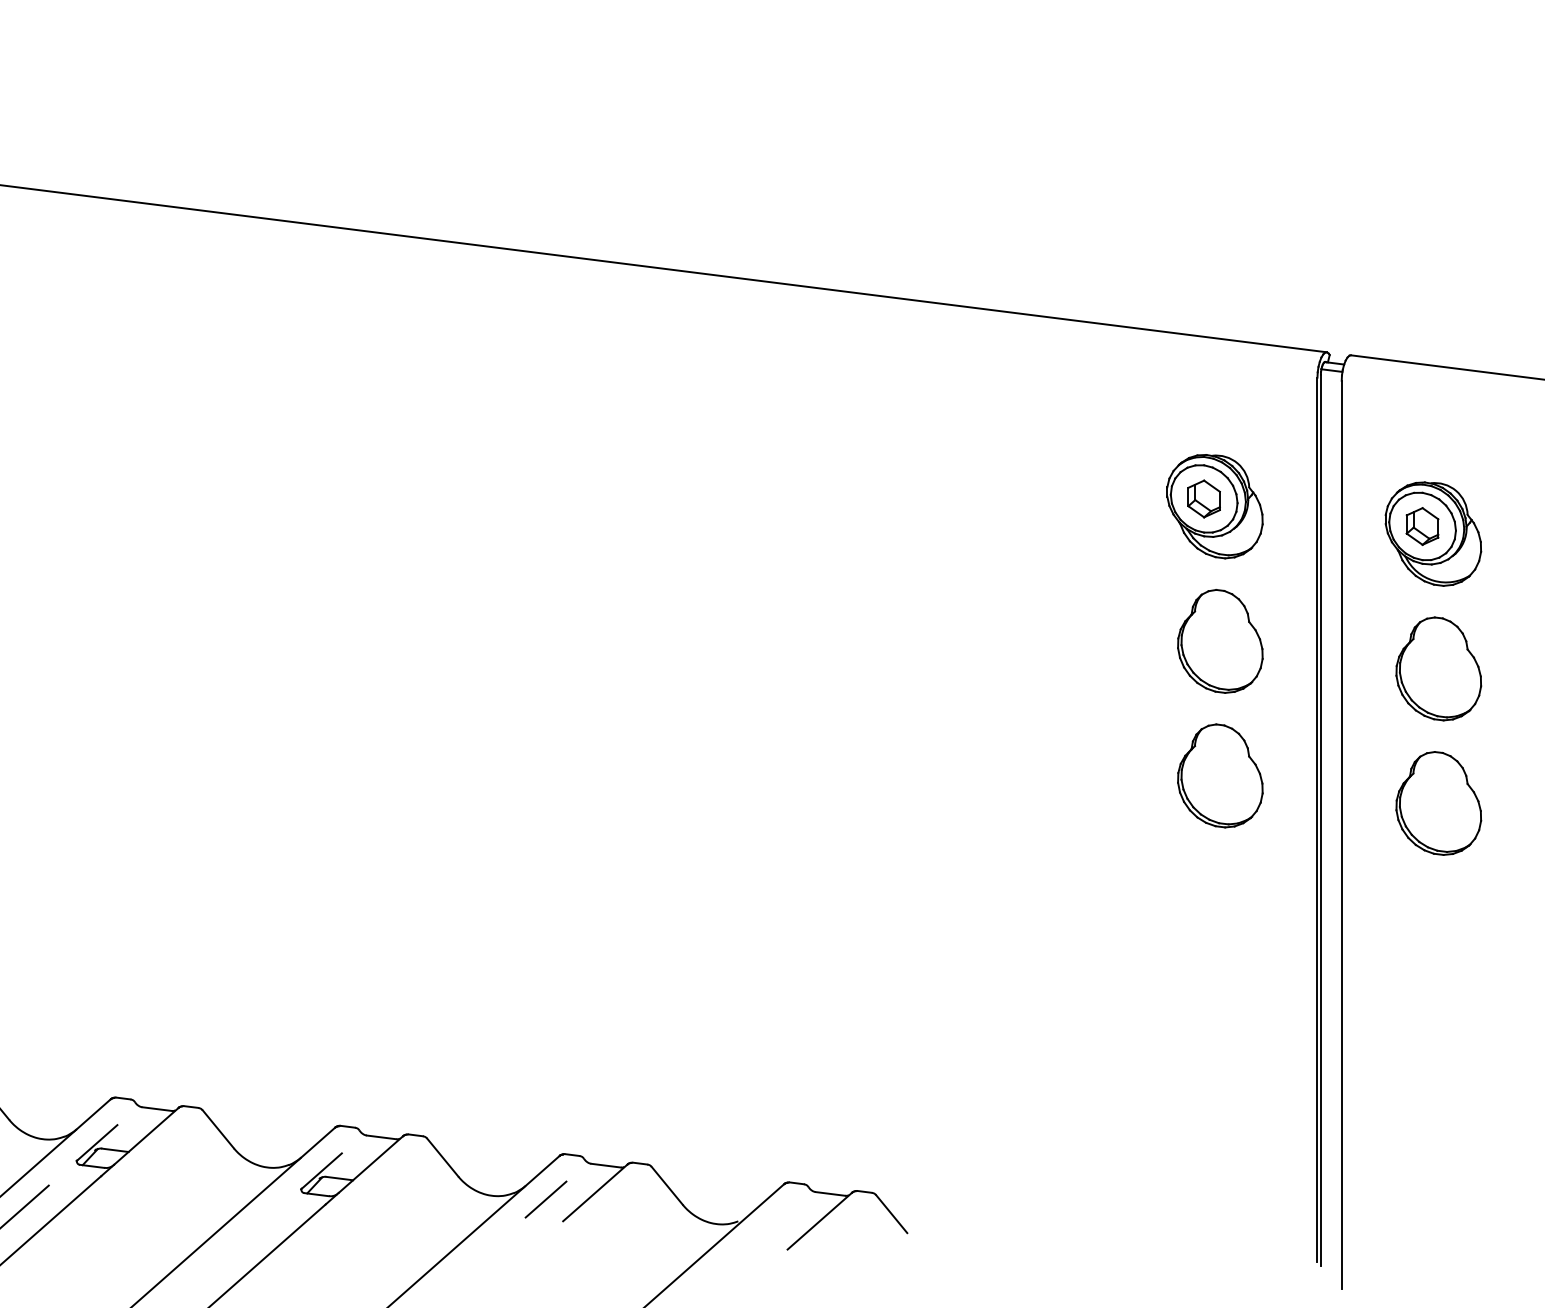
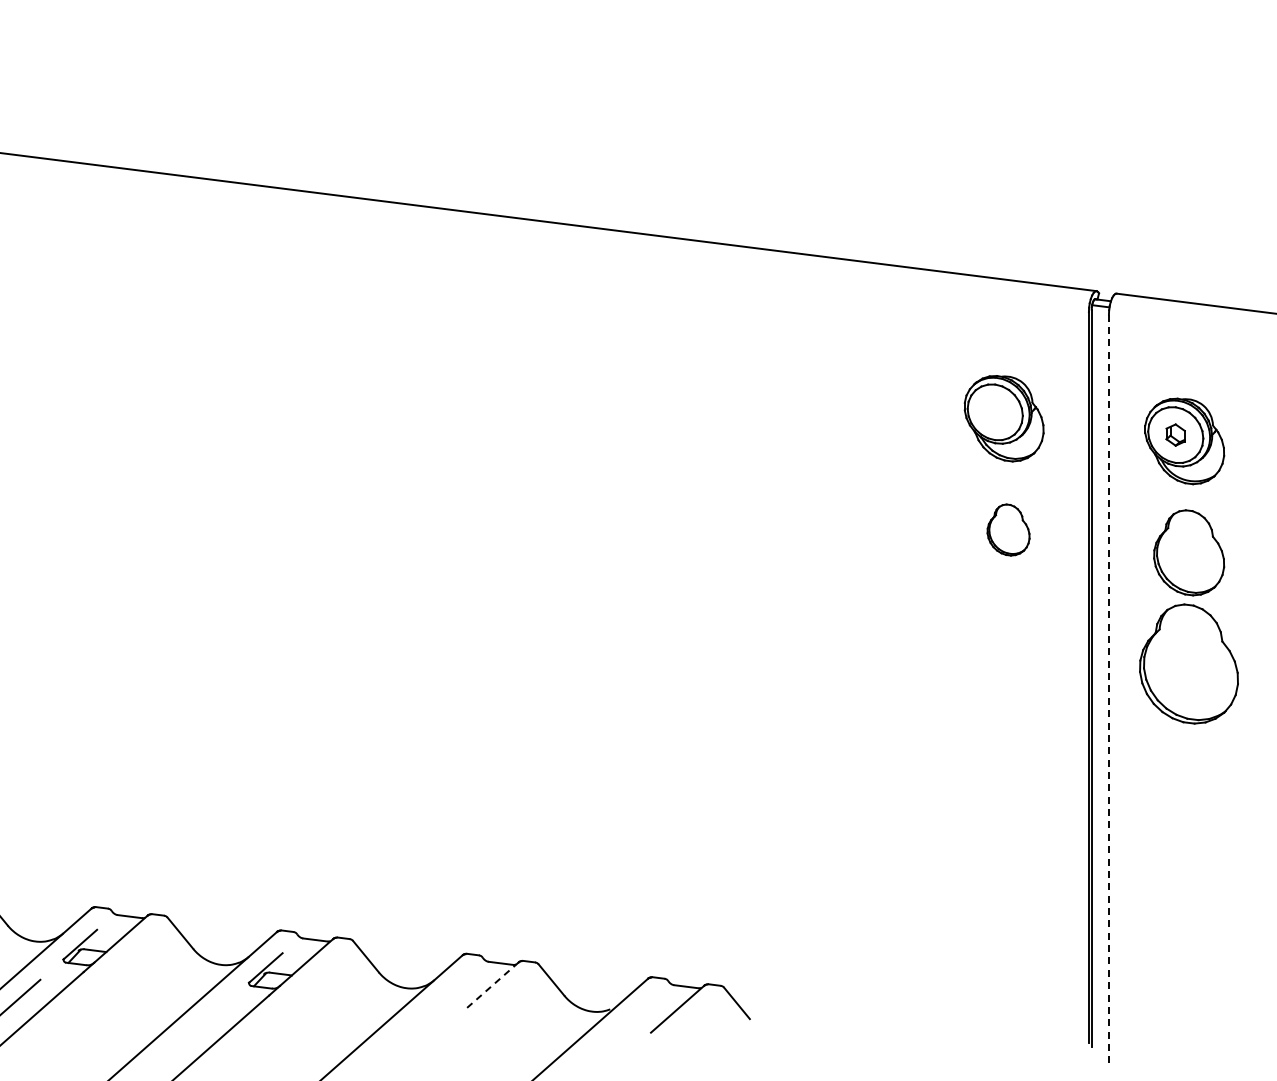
part: (1204, 499) -> (995, 412), removed
part: (1422, 525) -> (1175, 434), size x0.7
part: (1220, 640) -> (1008, 529), size x0.6
part: (1220, 775) -> (1008, 640), removed
part: (1439, 802) -> (1189, 663), size x1.4
line: (1341, 835) -> (1108, 690), solid -> dashed
line: (595, 1192) -> (492, 985), solid -> dashed
line: (546, 1199) -> (451, 991), removed

